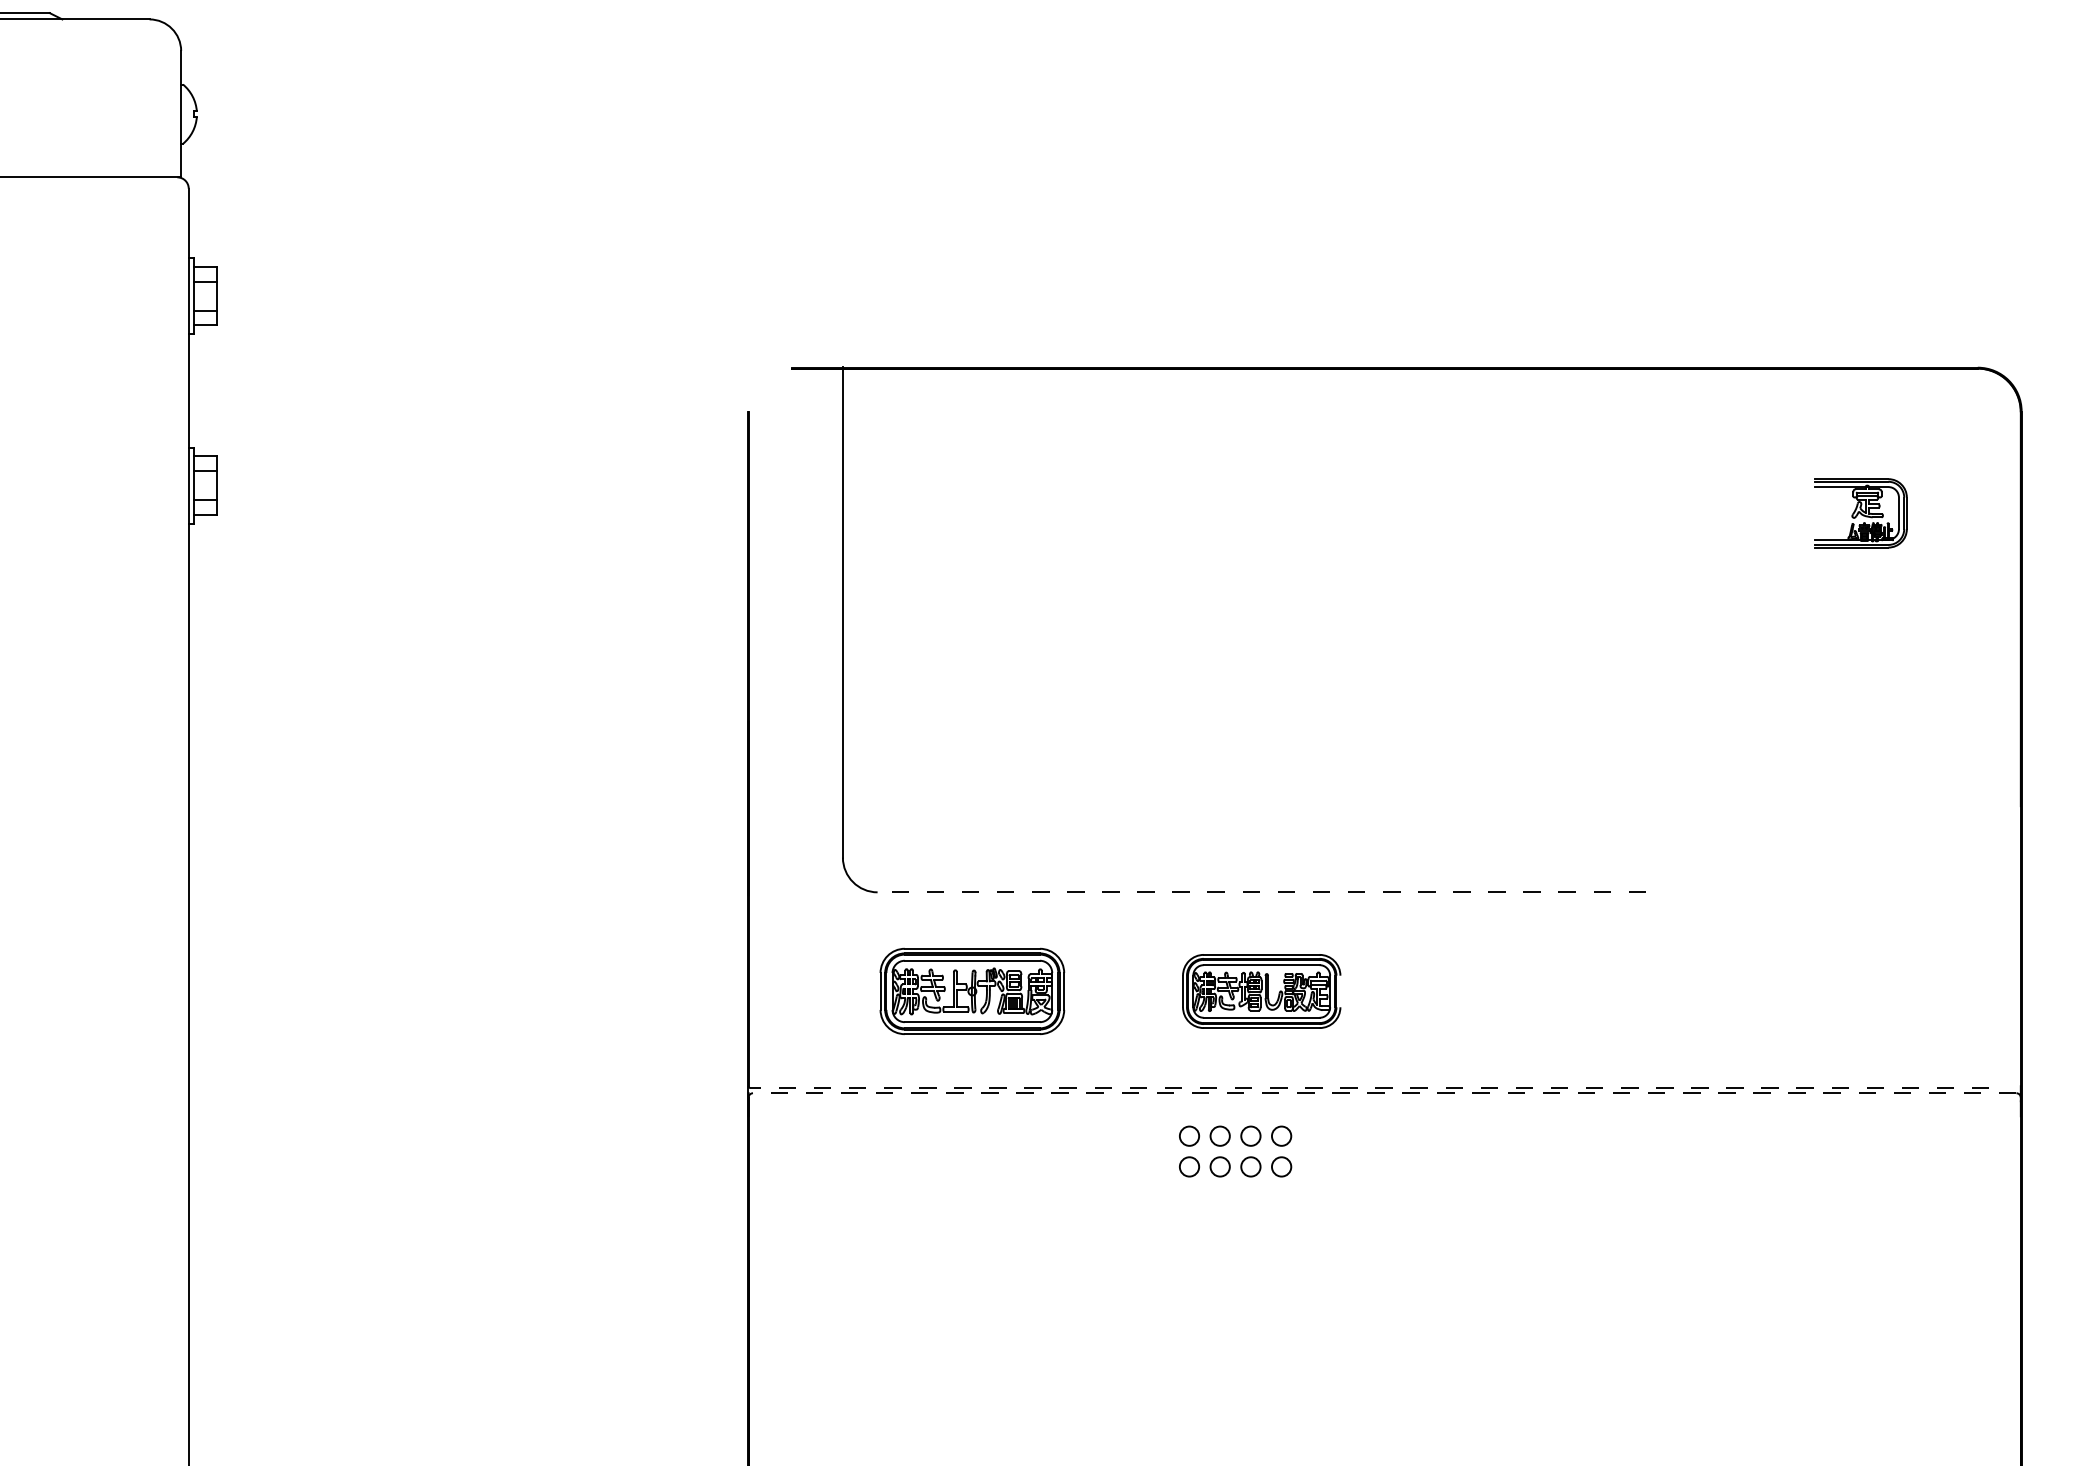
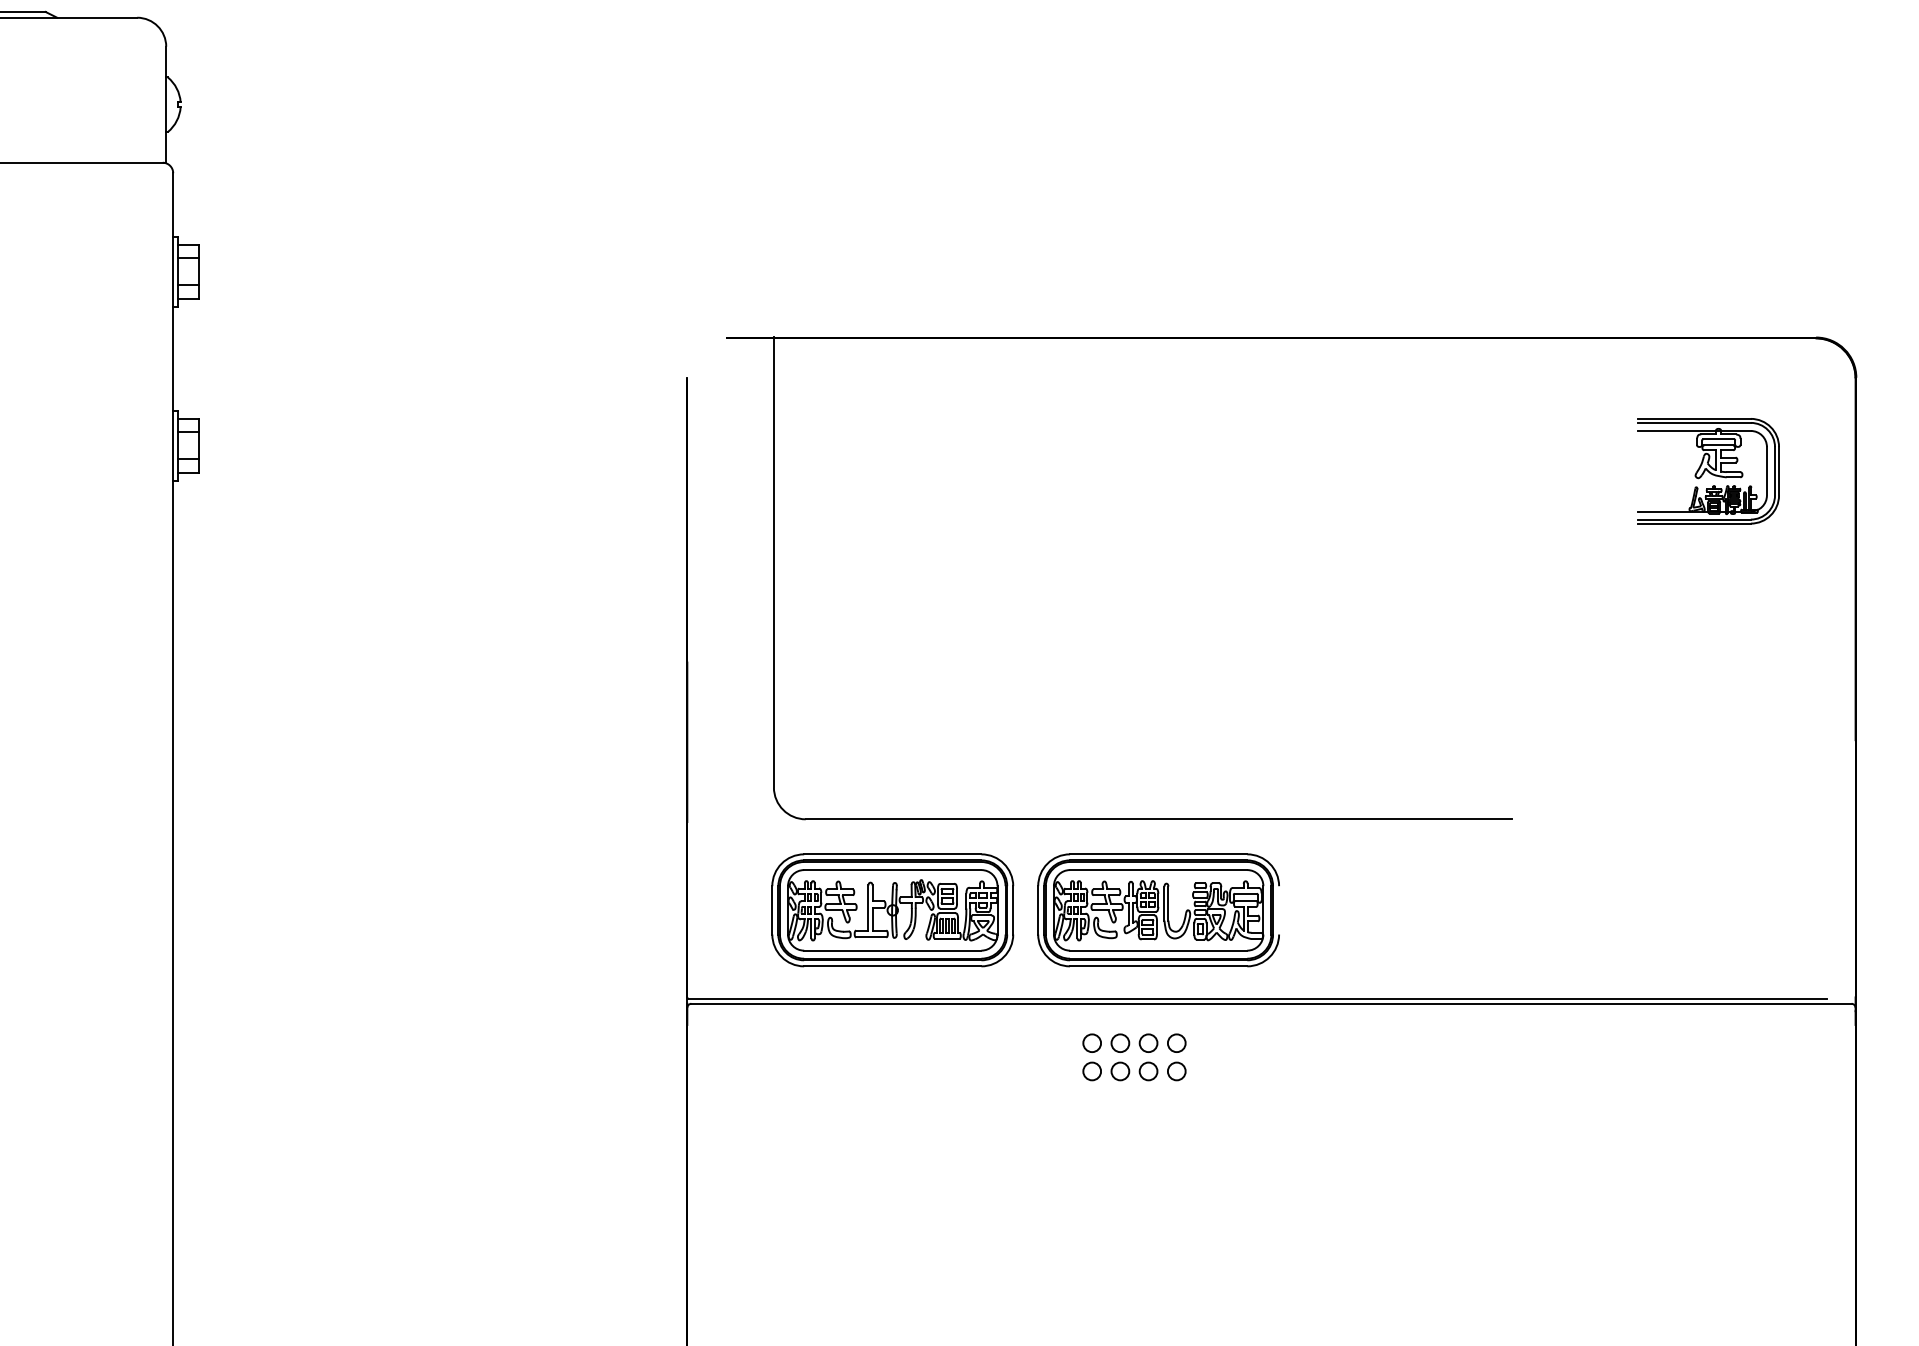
part: (1860, 513) -> (1708, 471), size x1.67
line: (1261, 892) -> (1158, 819), dashed -> solid
part: (972, 991) -> (892, 910), size x1.43
part: (1261, 991) -> (1158, 910), size x1.67
line: (1369, 1087) -> (1257, 998), dashed -> solid
line: (1384, 1093) -> (1271, 1004), dashed -> solid

